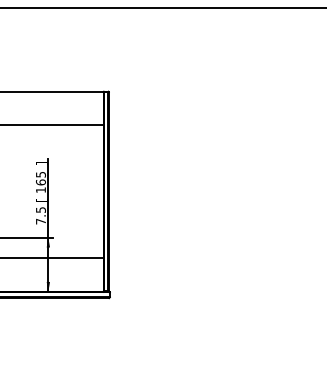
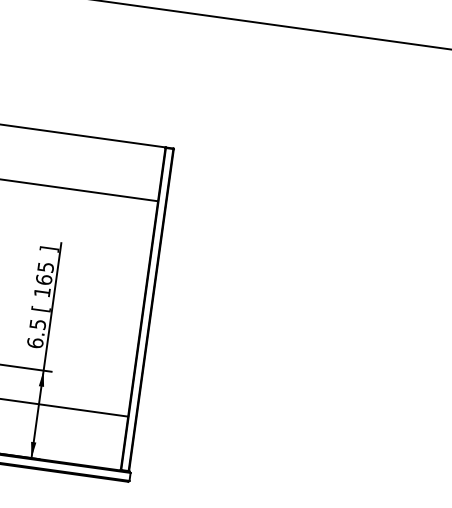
text: (40, 221) -> (34, 342), 7.5 -> 6.5

